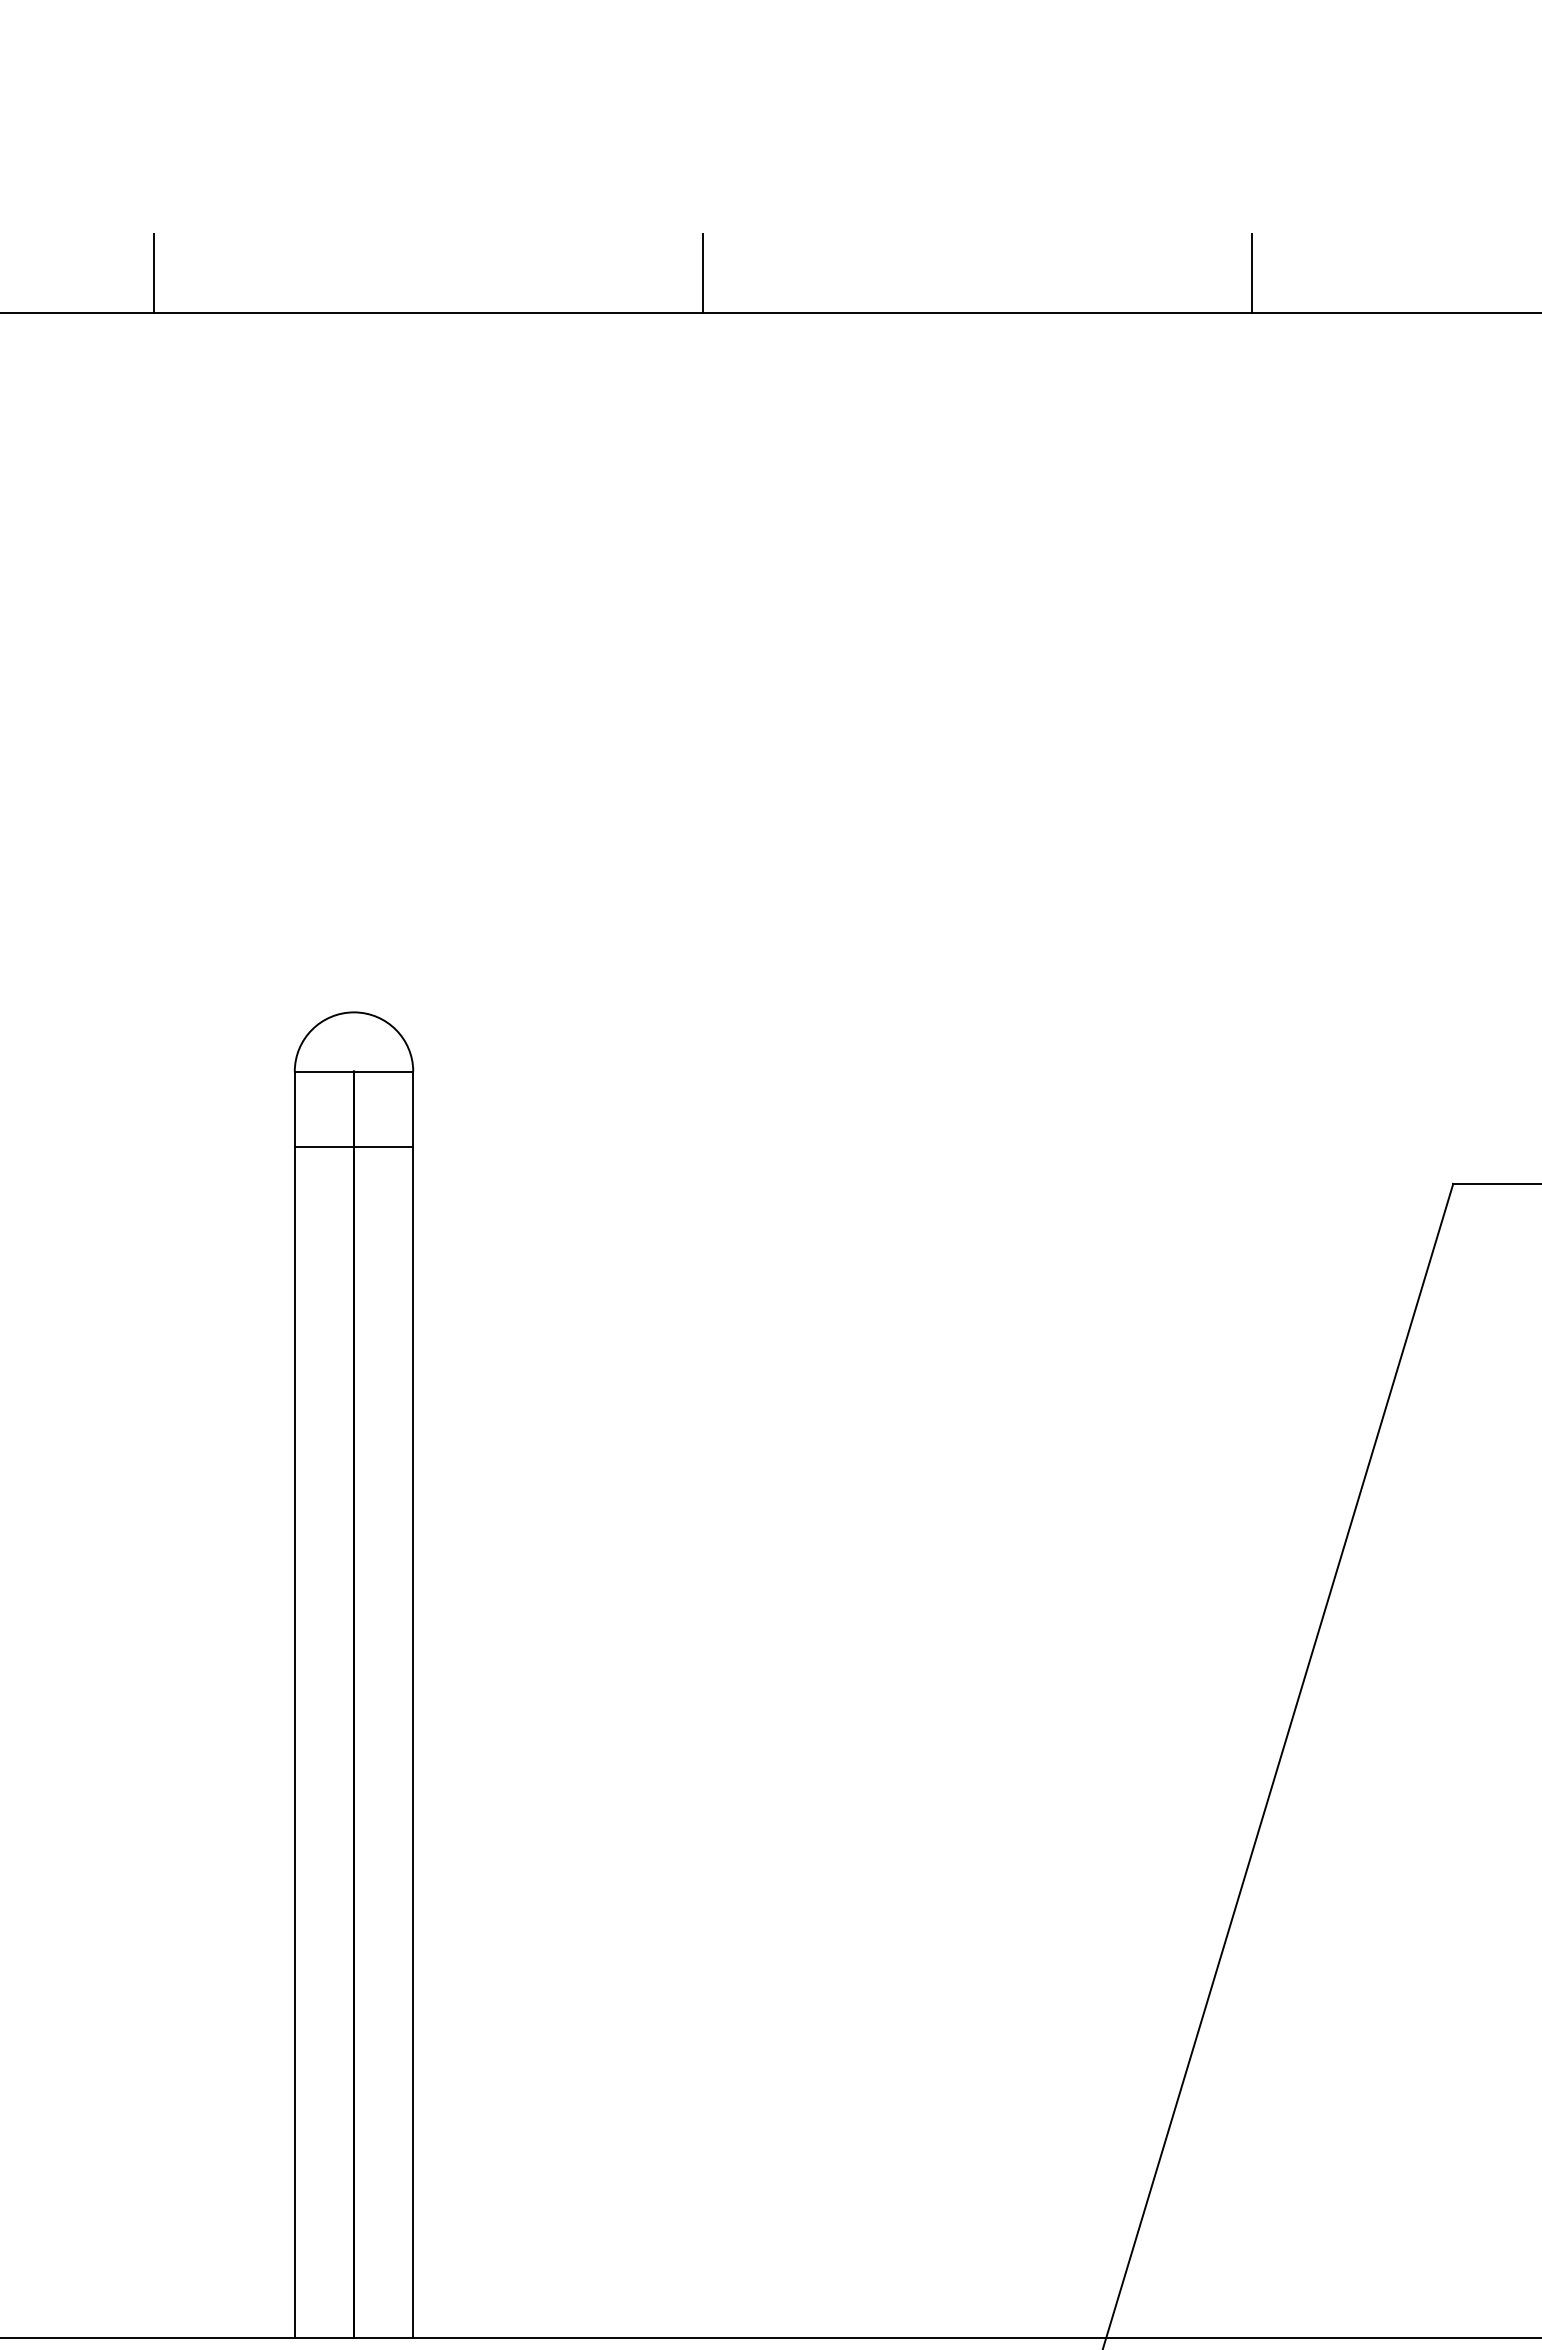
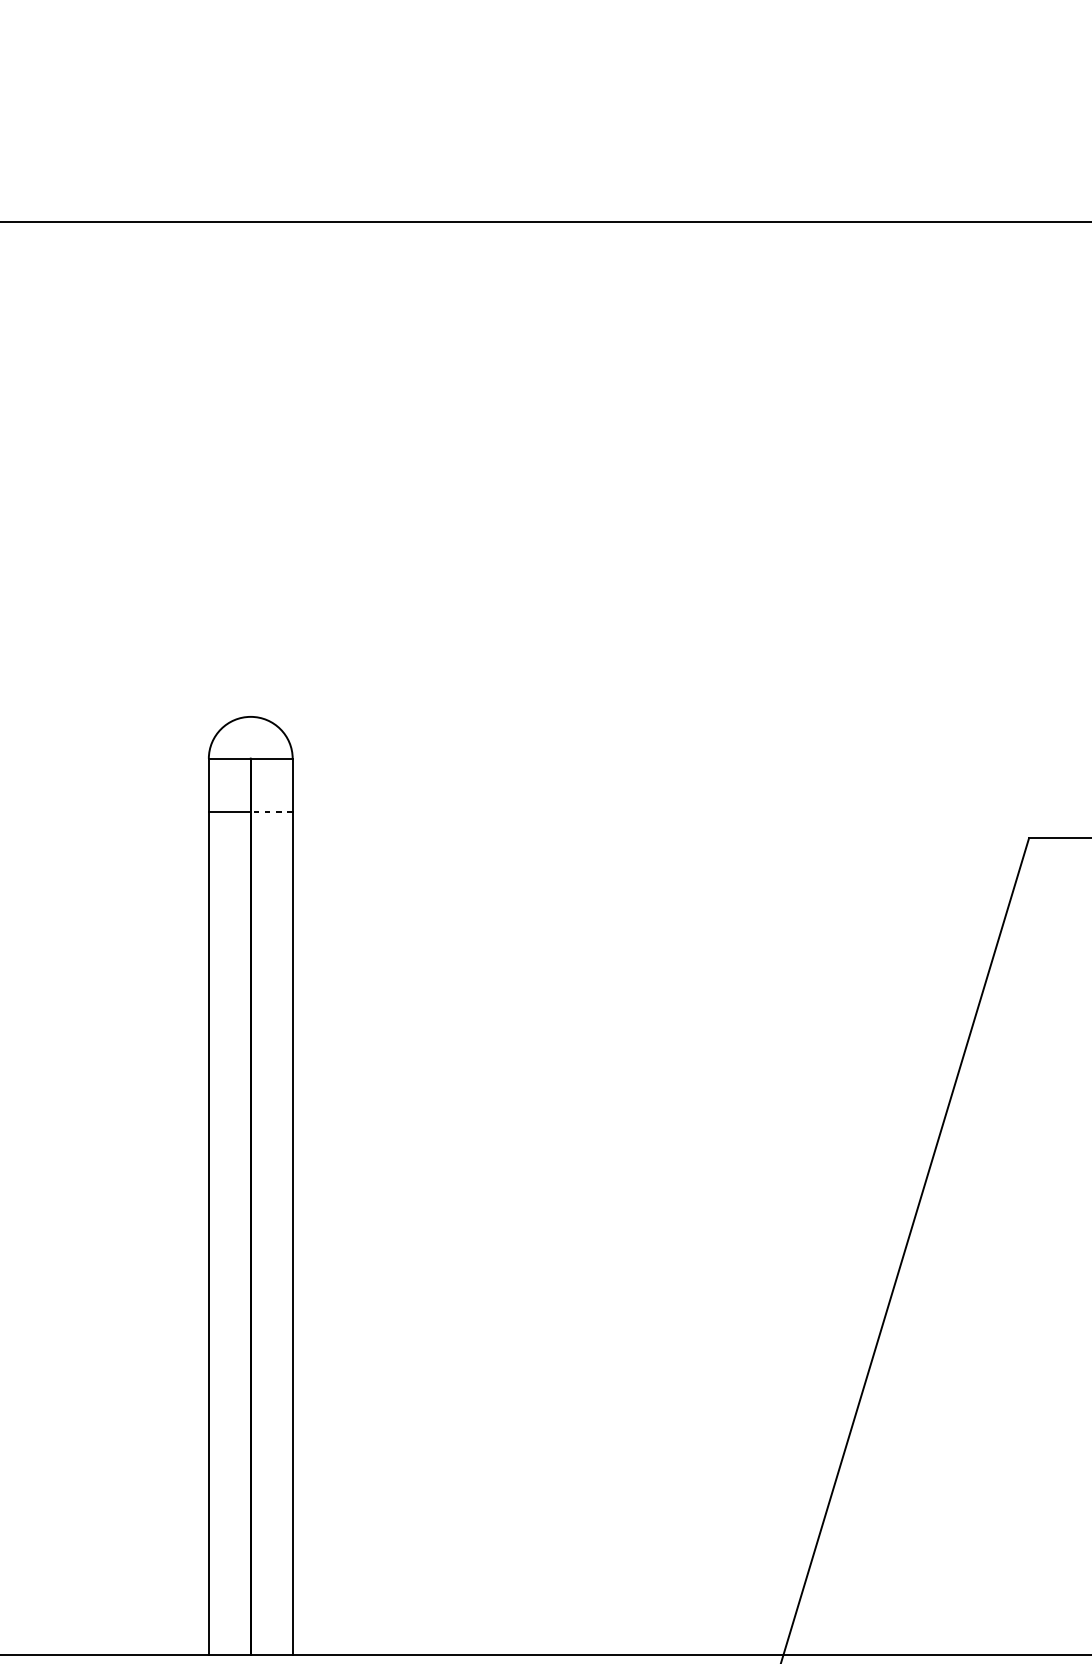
line: (154, 273) -> (109, 193), removed
line: (703, 273) -> (498, 193), removed
line: (1252, 273) -> (886, 193), removed
line: (383, 1146) -> (271, 811), solid -> dashed

